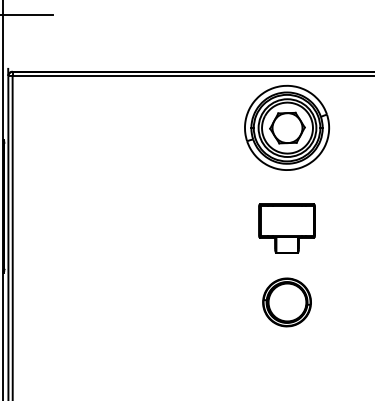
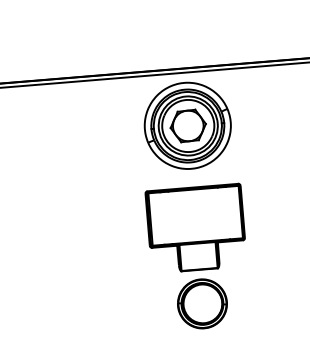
part: (286, 228) -> (195, 228), size x1.67

